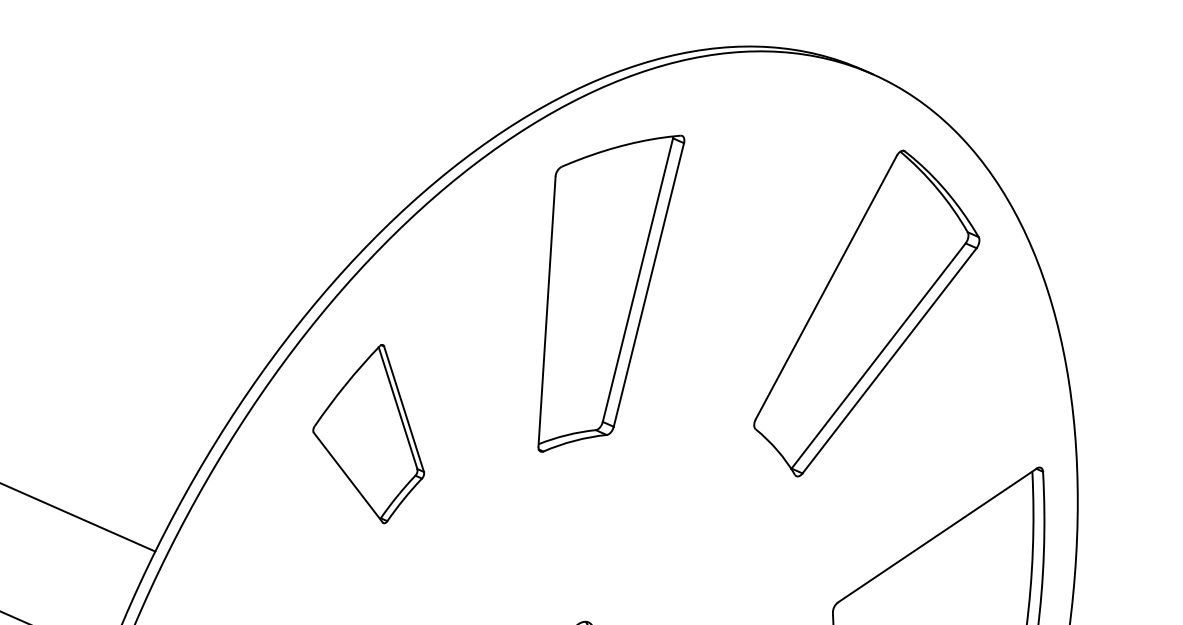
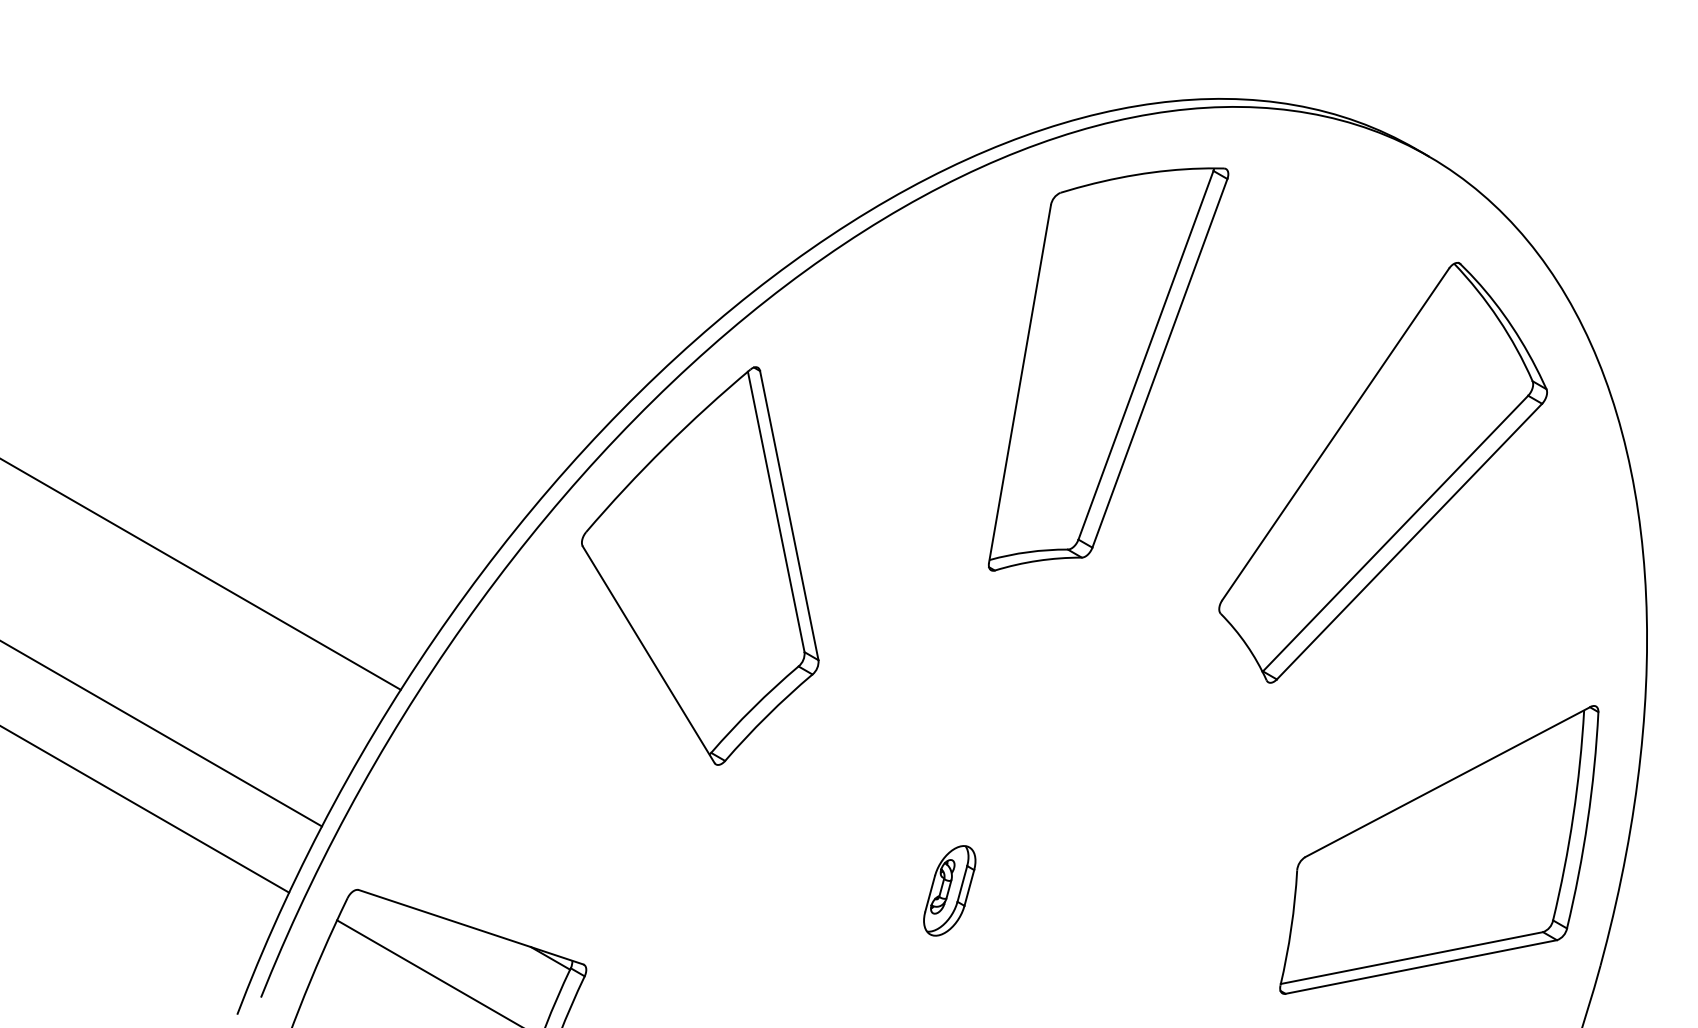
part: (611, 293) -> (1108, 369), moved
part: (367, 435) -> (700, 565), size x1.67

